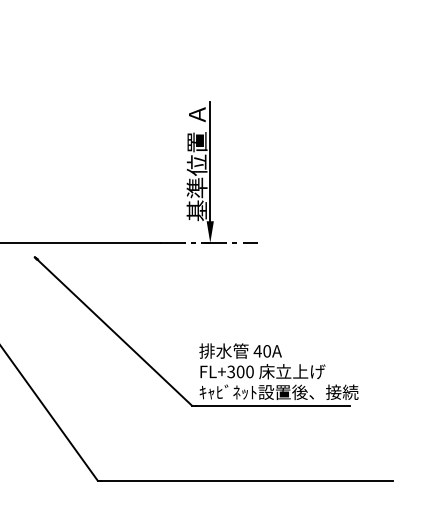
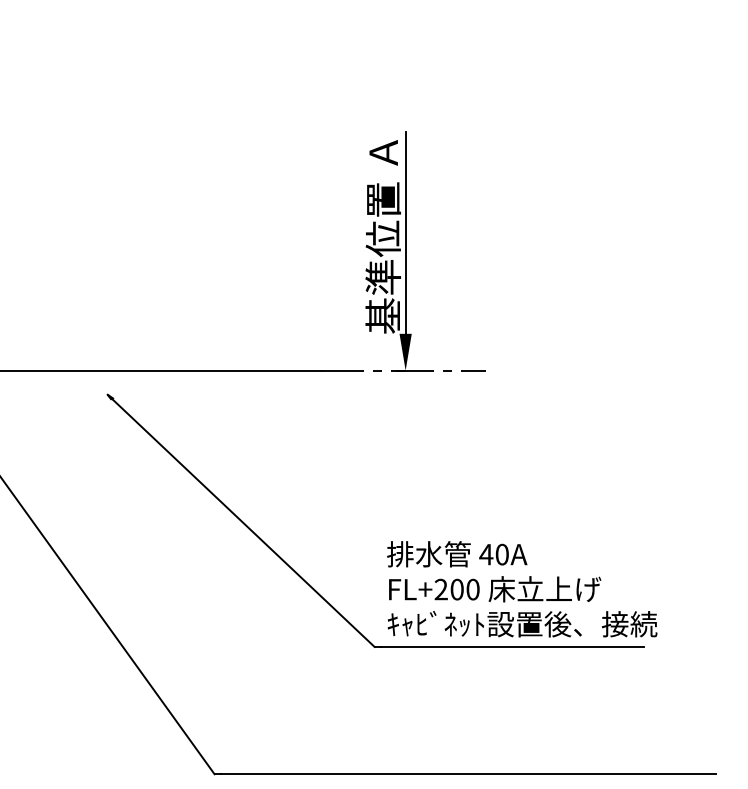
text: (231, 372) -> (441, 590), FL+300 -> FL+200

